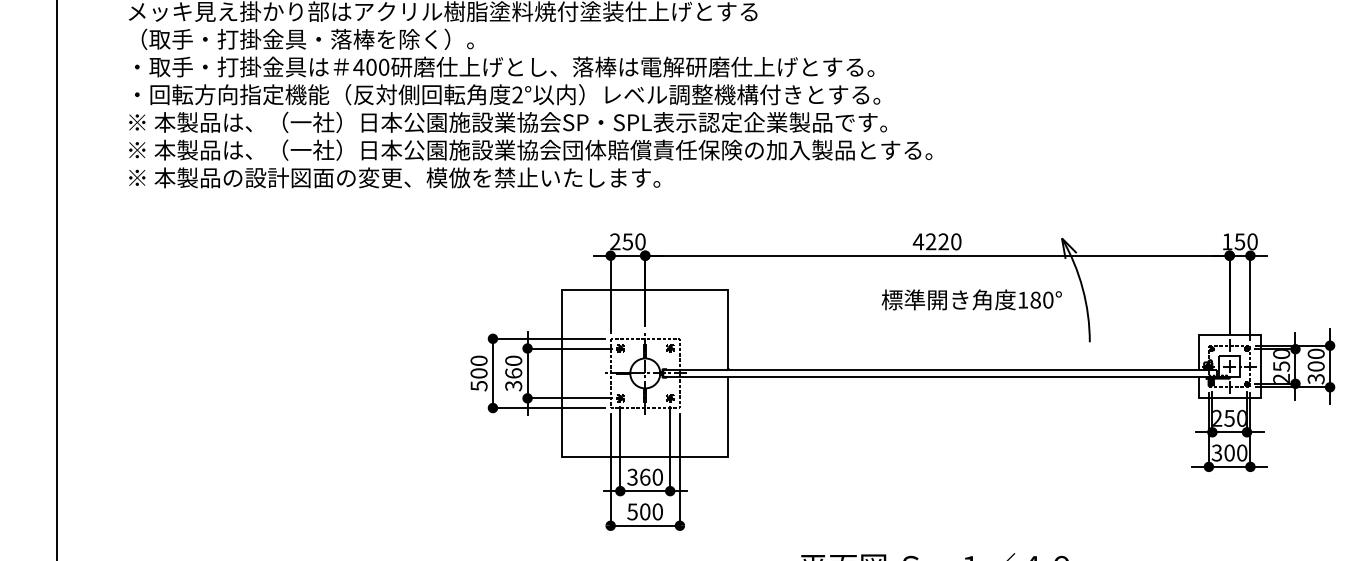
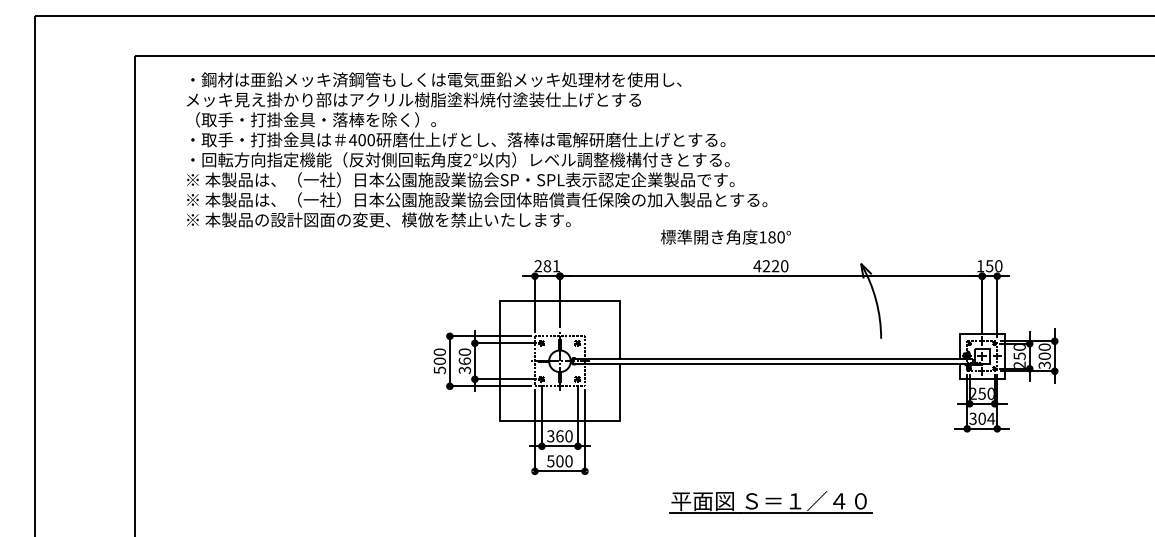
text: (633, 242) -> (551, 266), 250 -> 281
text: (971, 298) -> (725, 236), moved
text: (1242, 452) -> (991, 418), 300 -> 304

